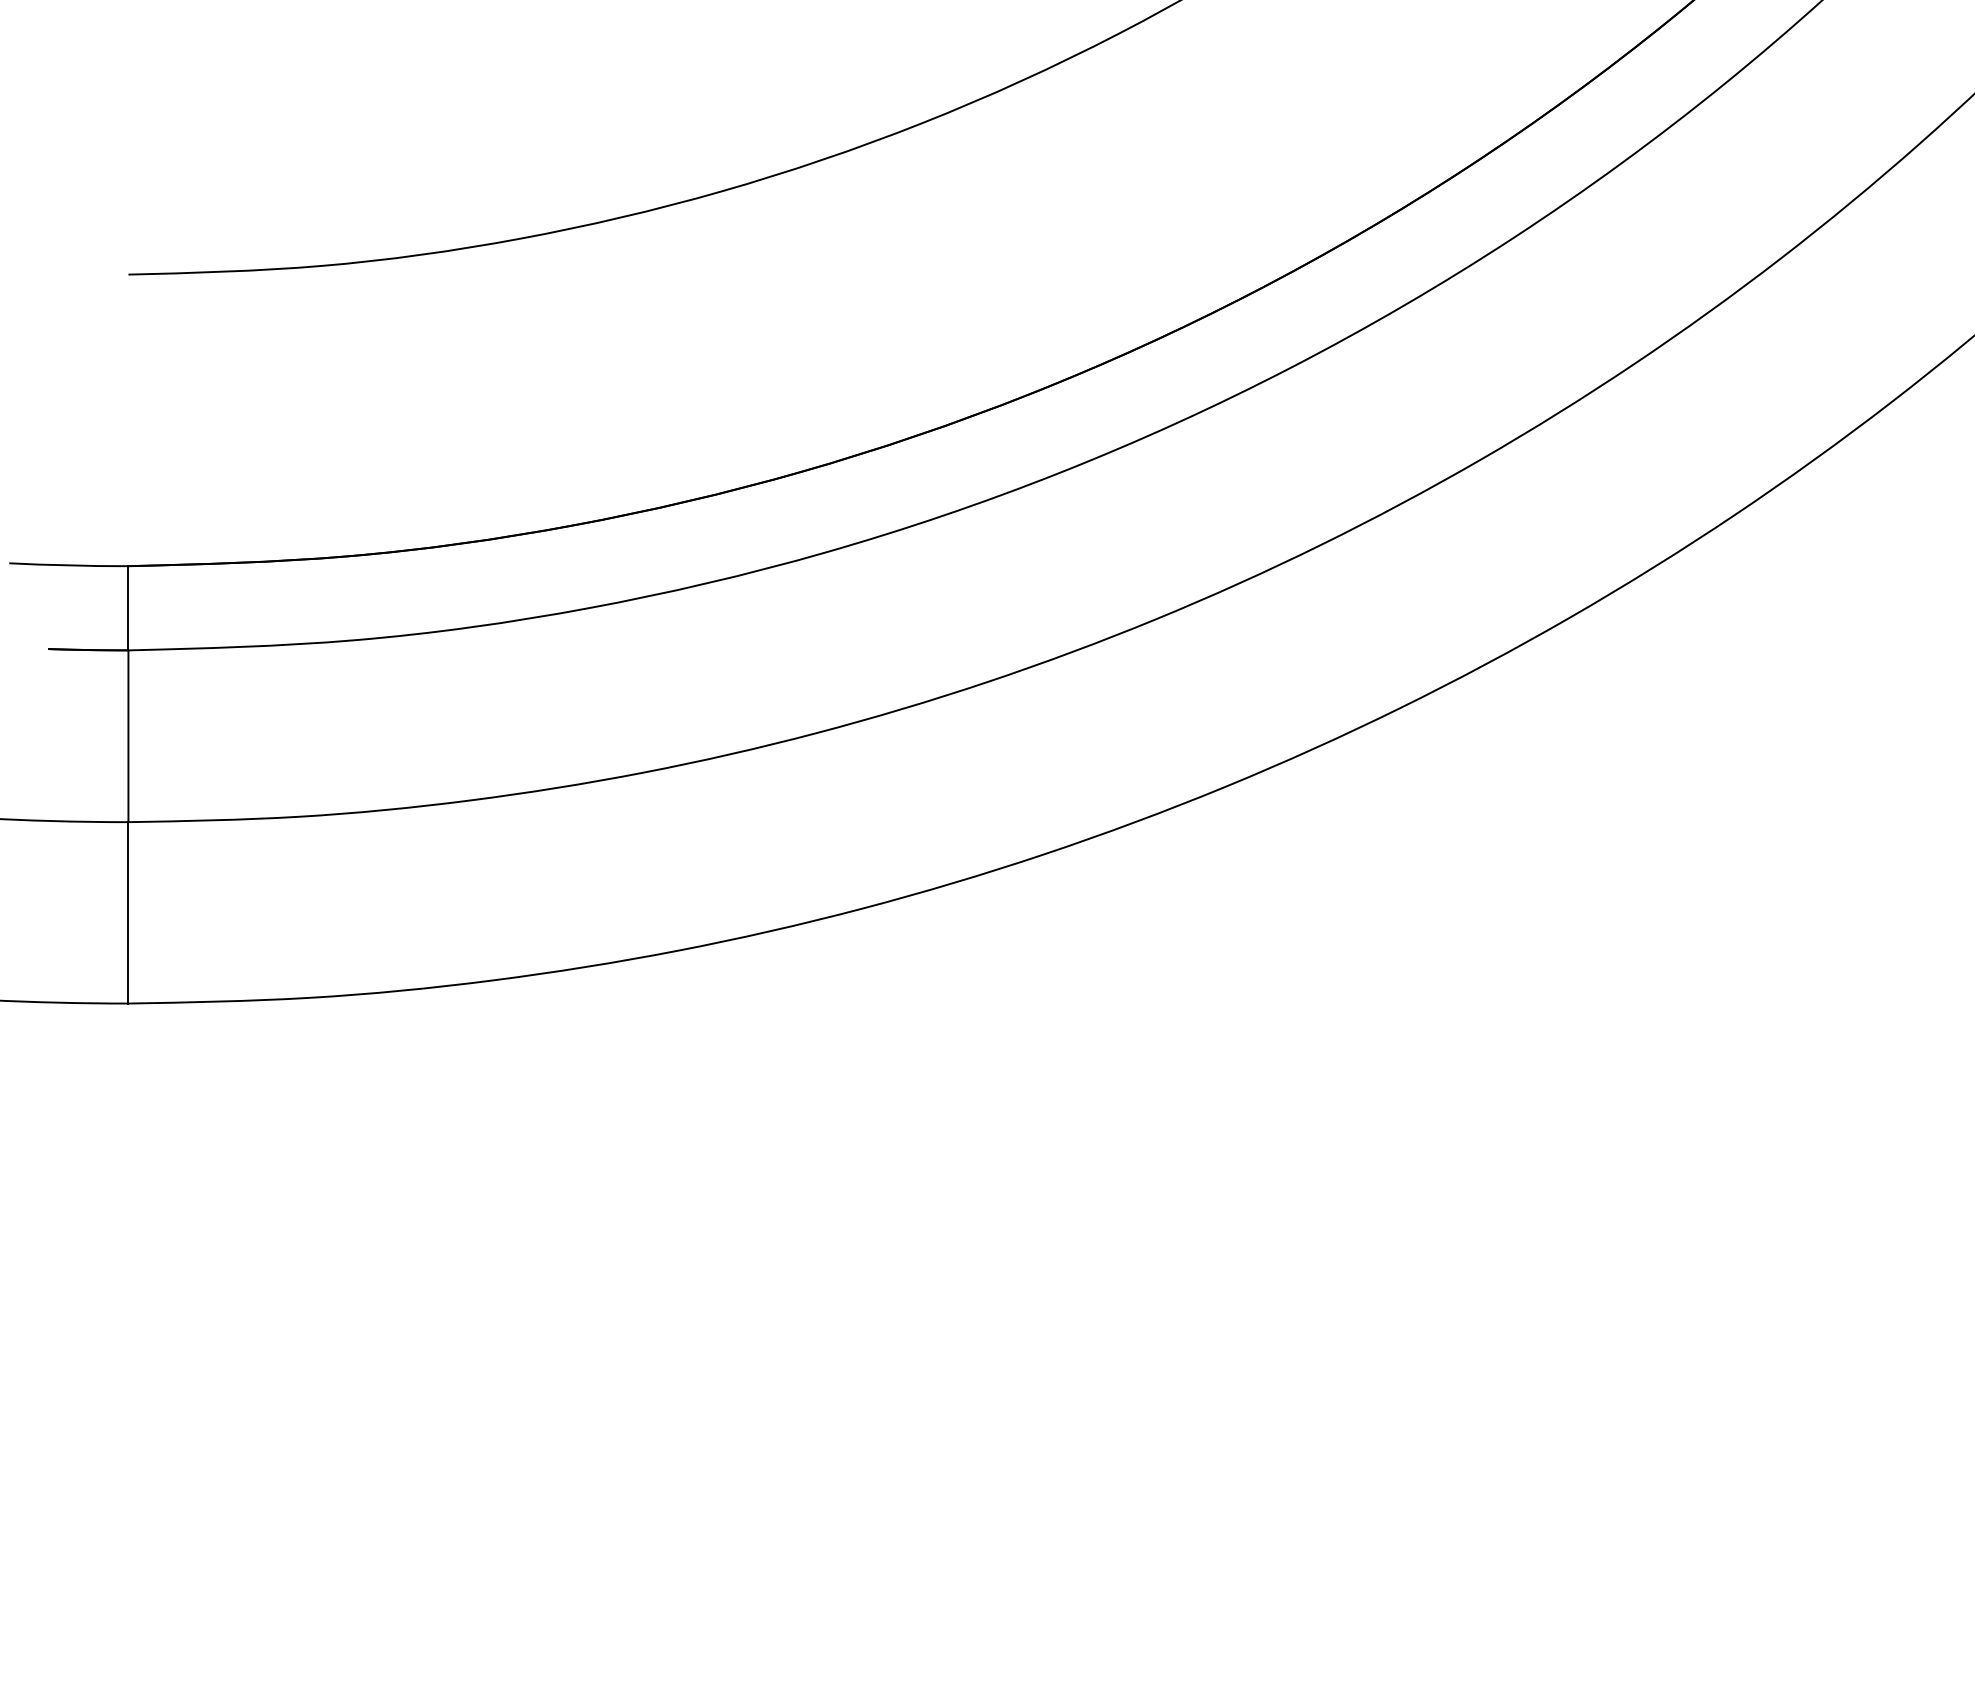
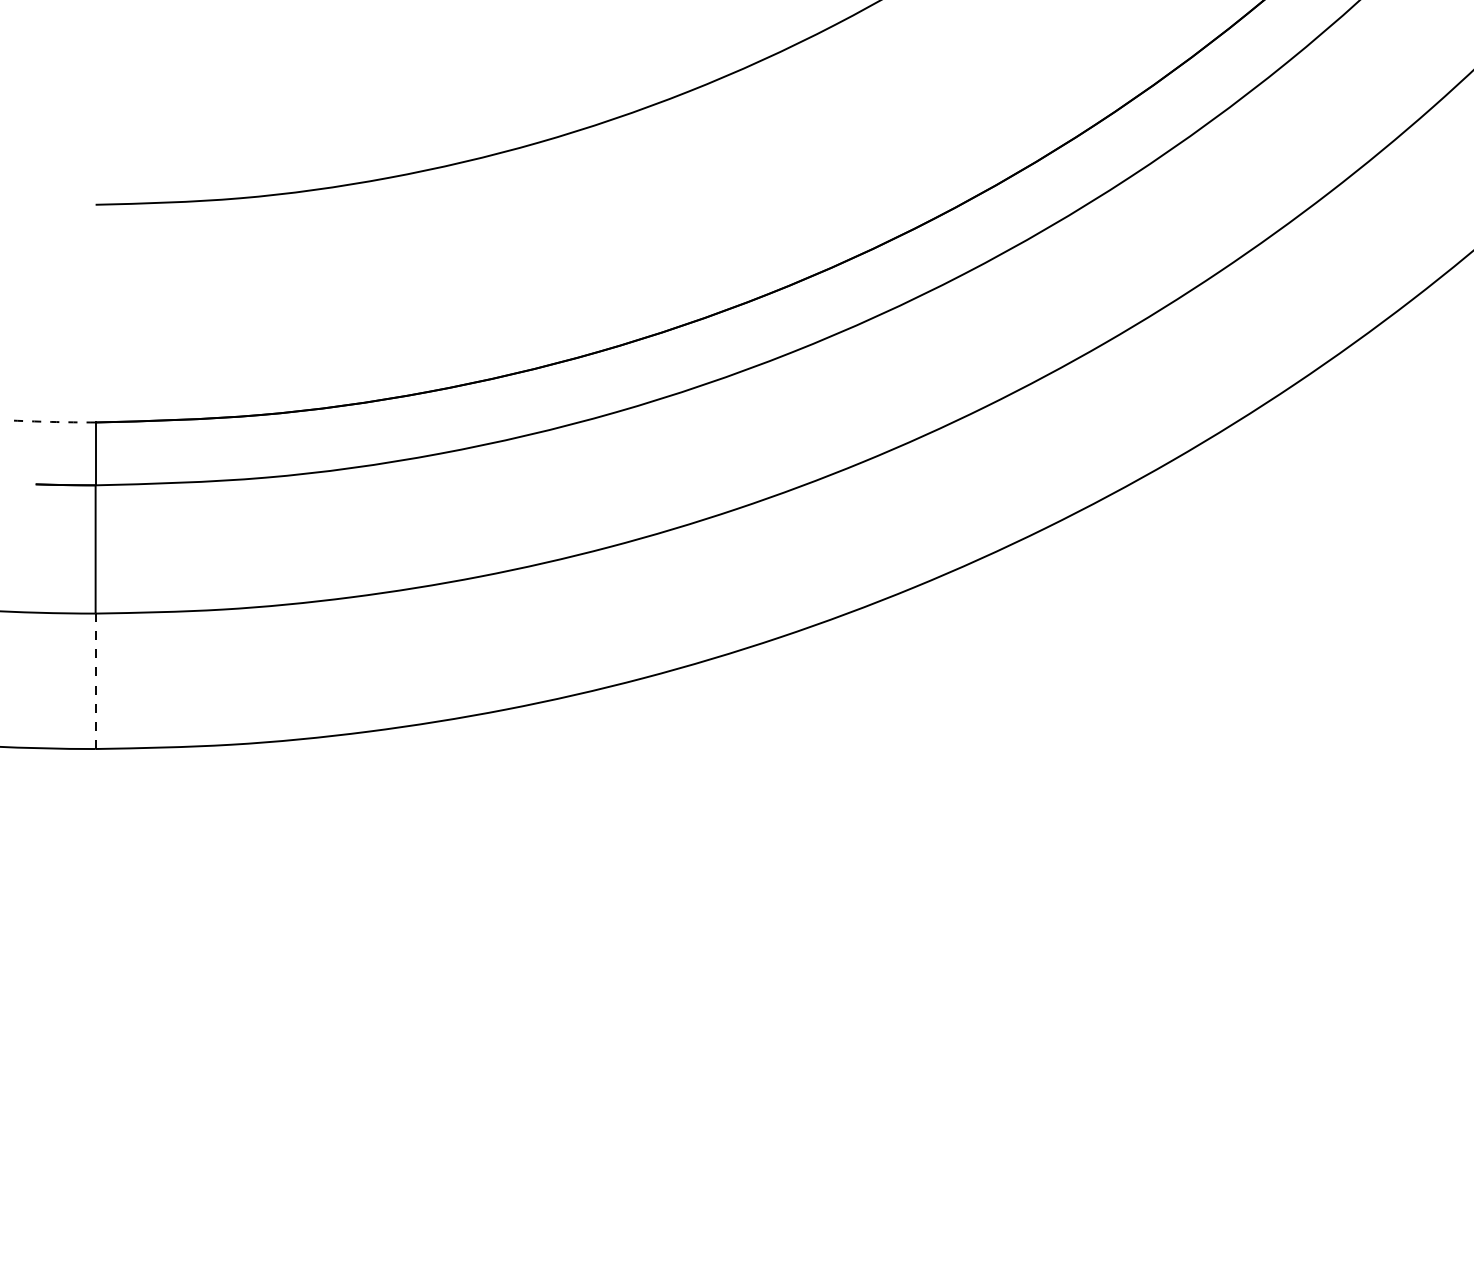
arc: (68, 565) -> (50, 421), solid -> dashed
line: (128, 912) -> (95, 681), solid -> dashed

